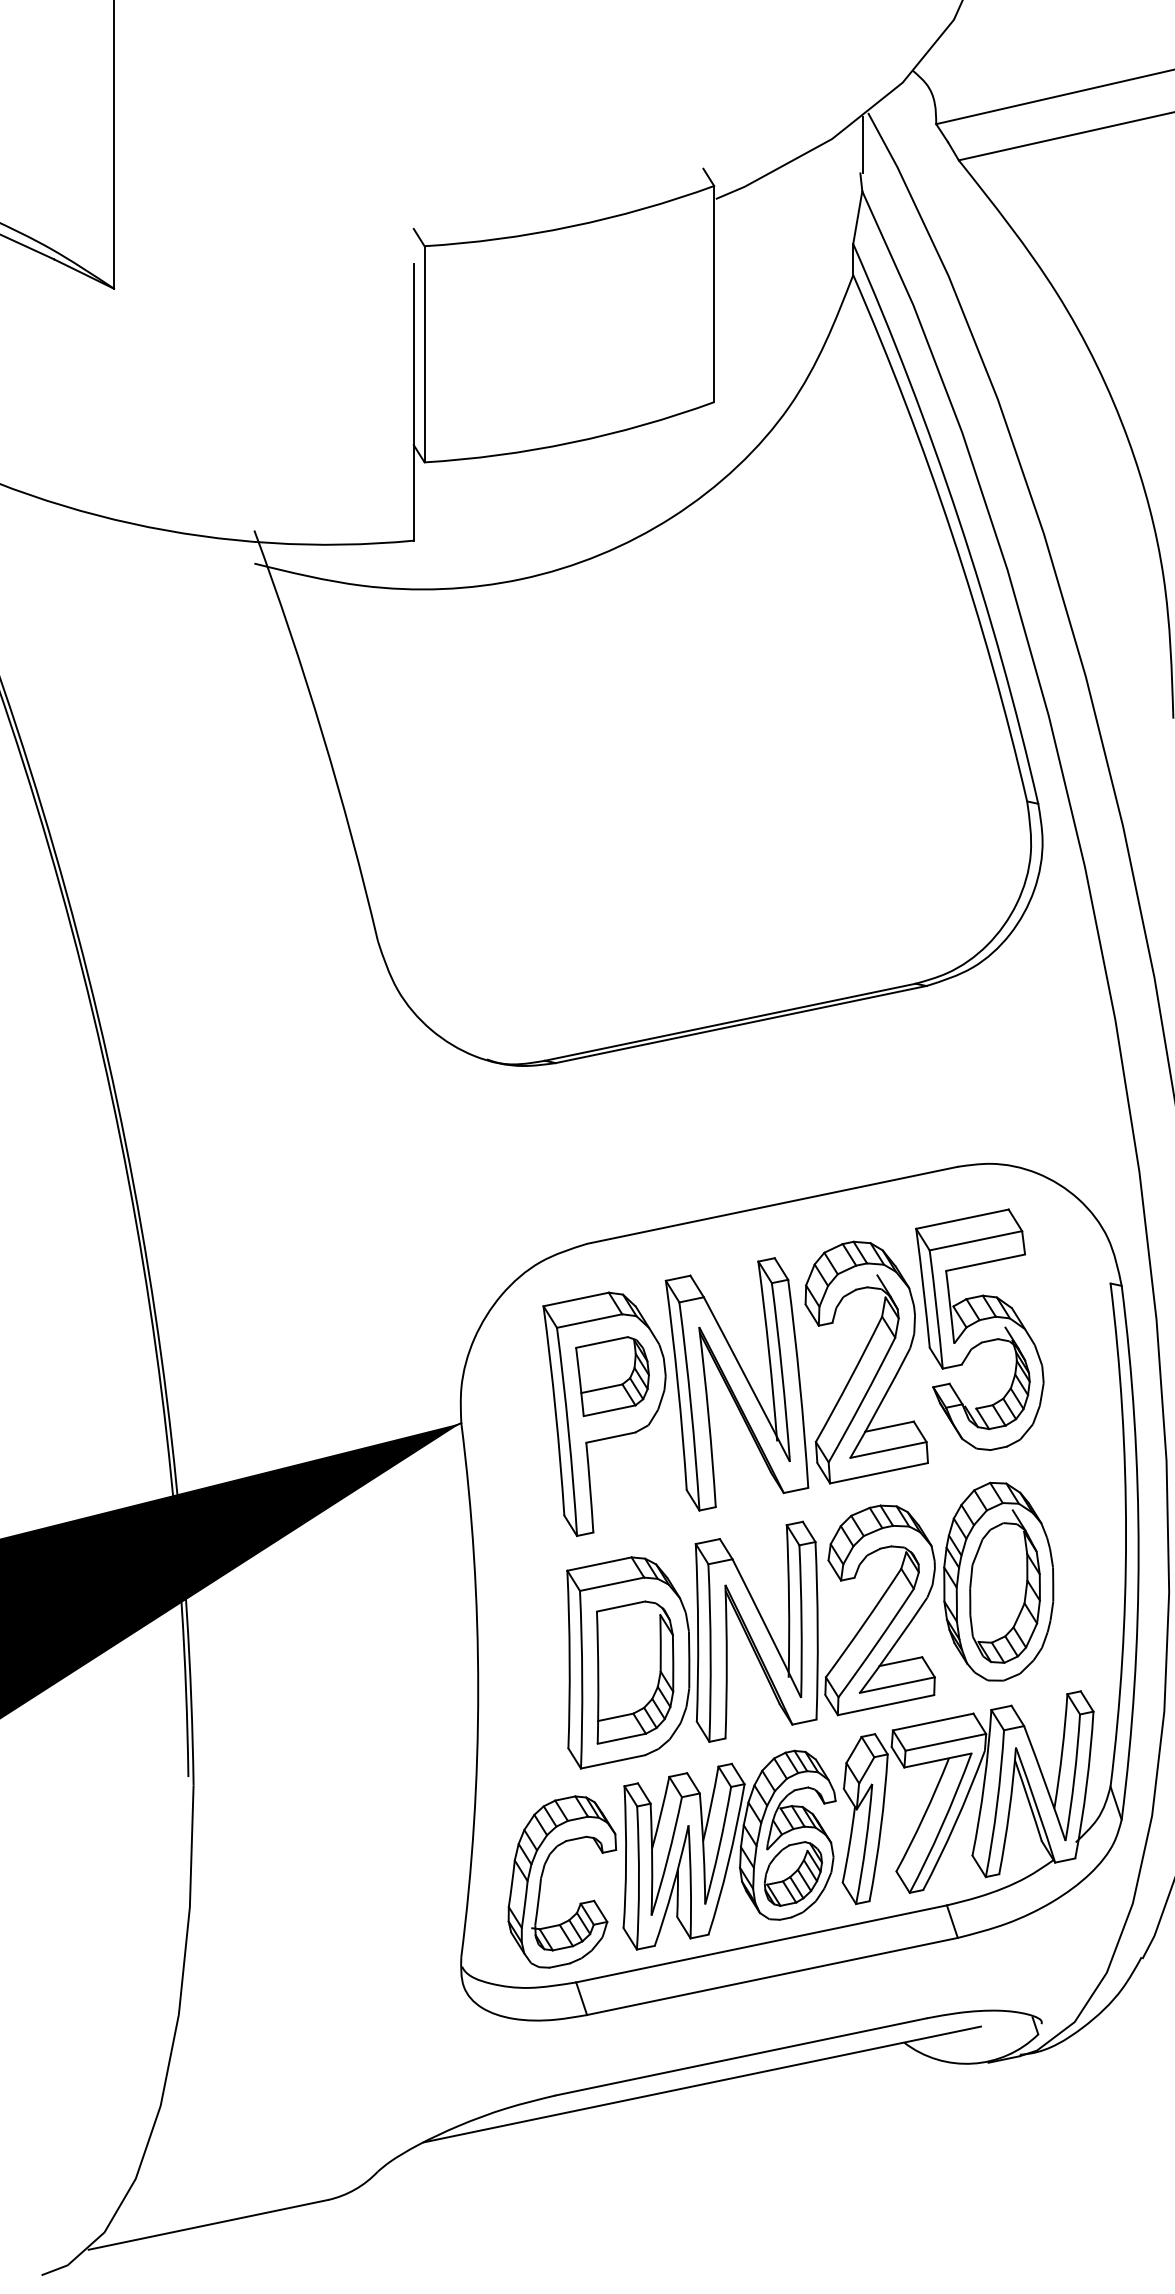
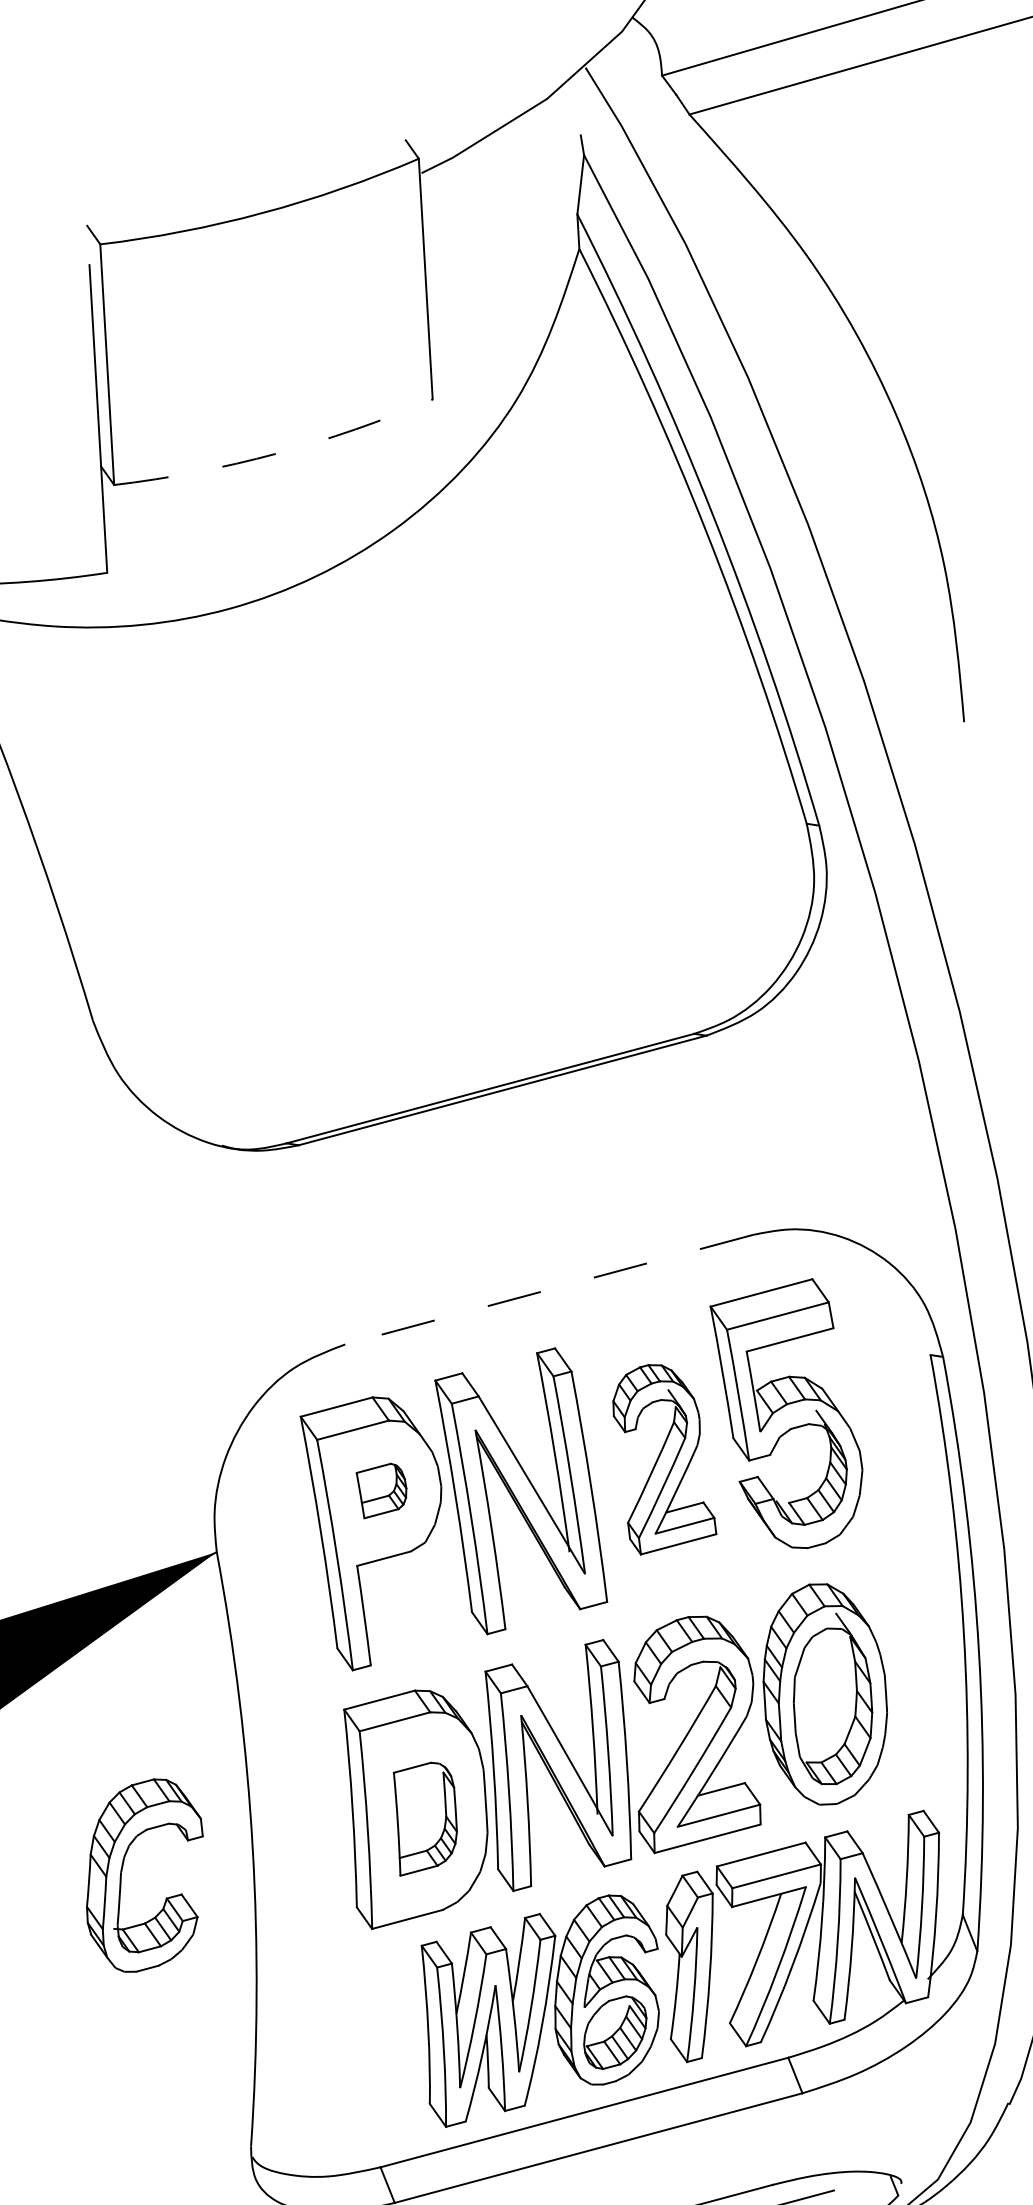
line: (863, 144) -> (582, 102), removed
arc: (571, 442) -> (276, 453), solid -> dashed
line: (771, 1205) -> (548, 1289), solid -> dashed
part: (866, 1362) -> (663, 1458), size x0.7
part: (612, 1376) -> (382, 1490), size x0.6
part: (635, 1672) -> (426, 1818), size x0.7
part: (542, 1877) -> (122, 1871), moved

